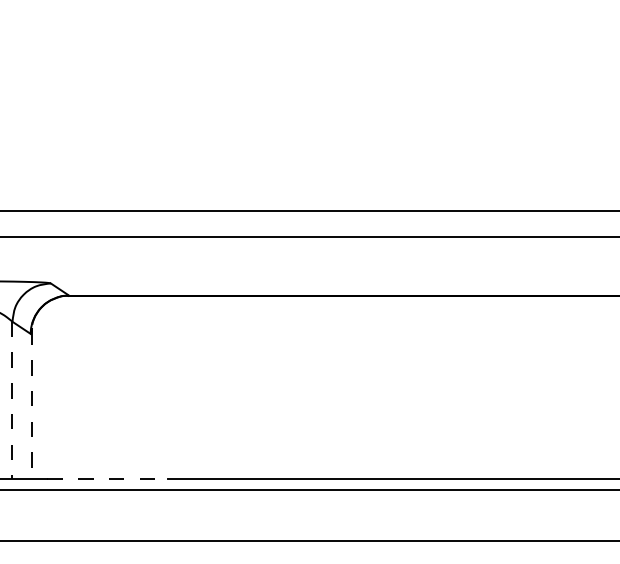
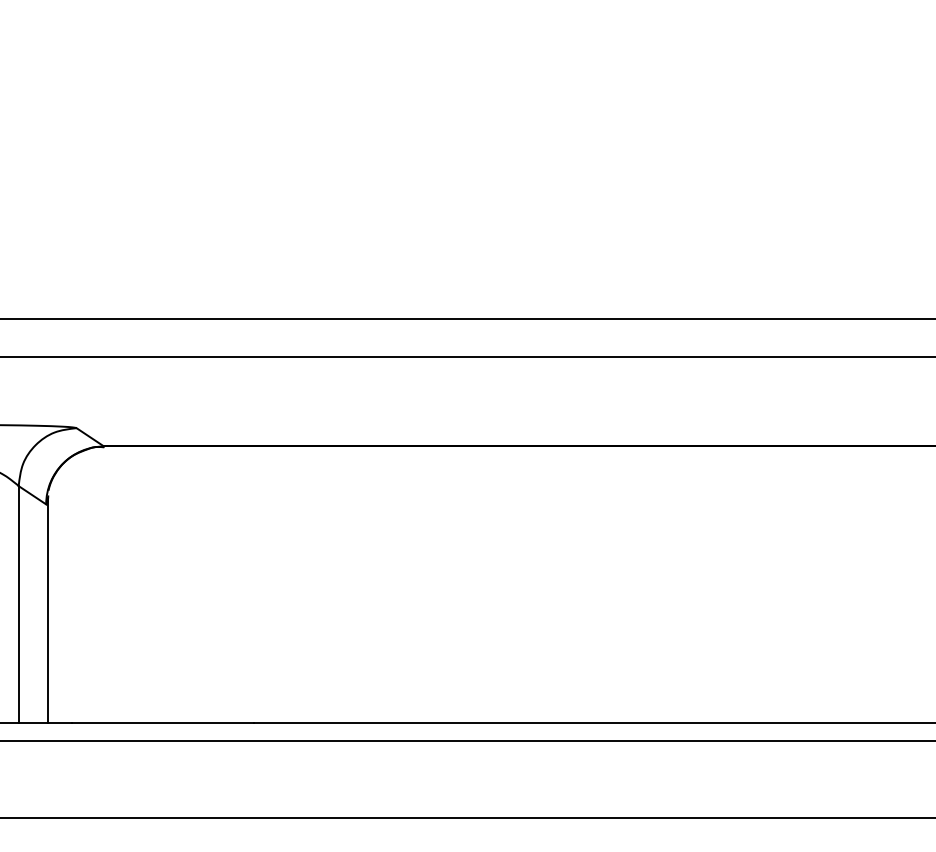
line: (12, 400) -> (18, 604), dashed -> solid
line: (32, 404) -> (48, 610), dashed -> solid
line: (108, 478) -> (163, 722), dashed -> solid

